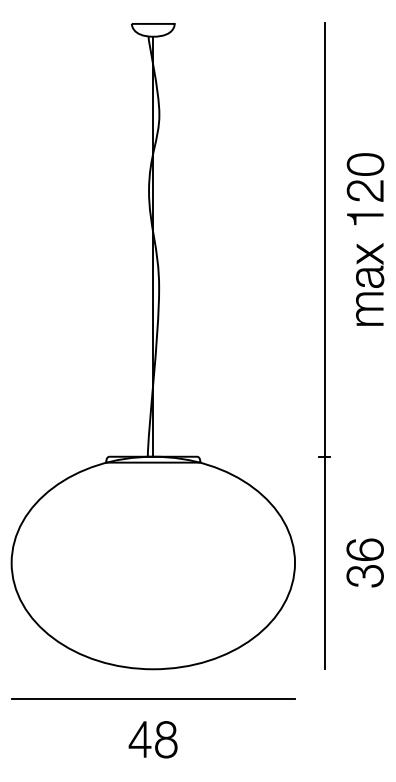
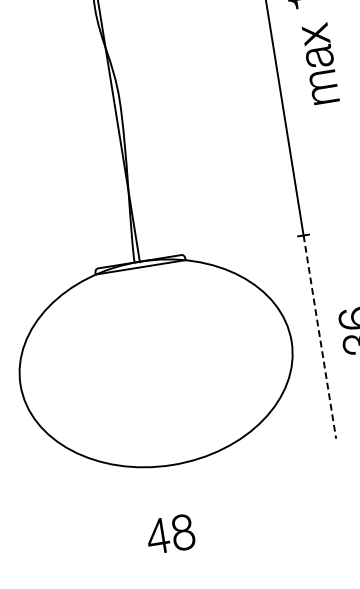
line: (324, 563) -> (319, 337), solid -> dashed
line: (153, 698) -> (177, 492), removed
part: (152, 739) -> (169, 534), moved

